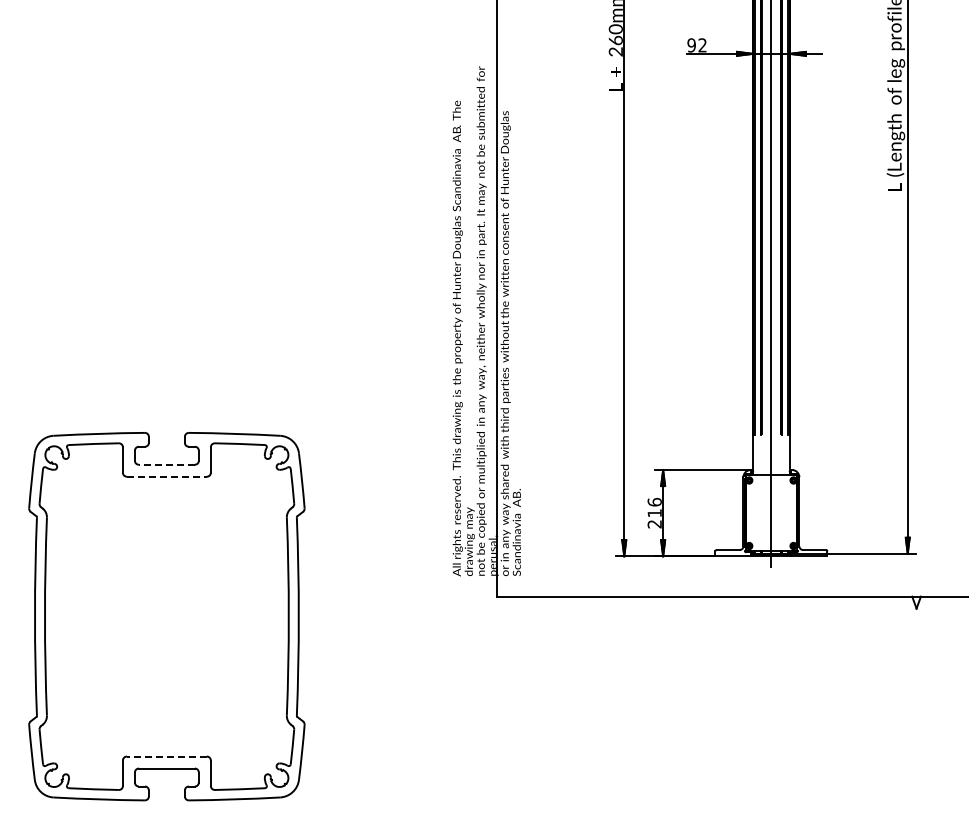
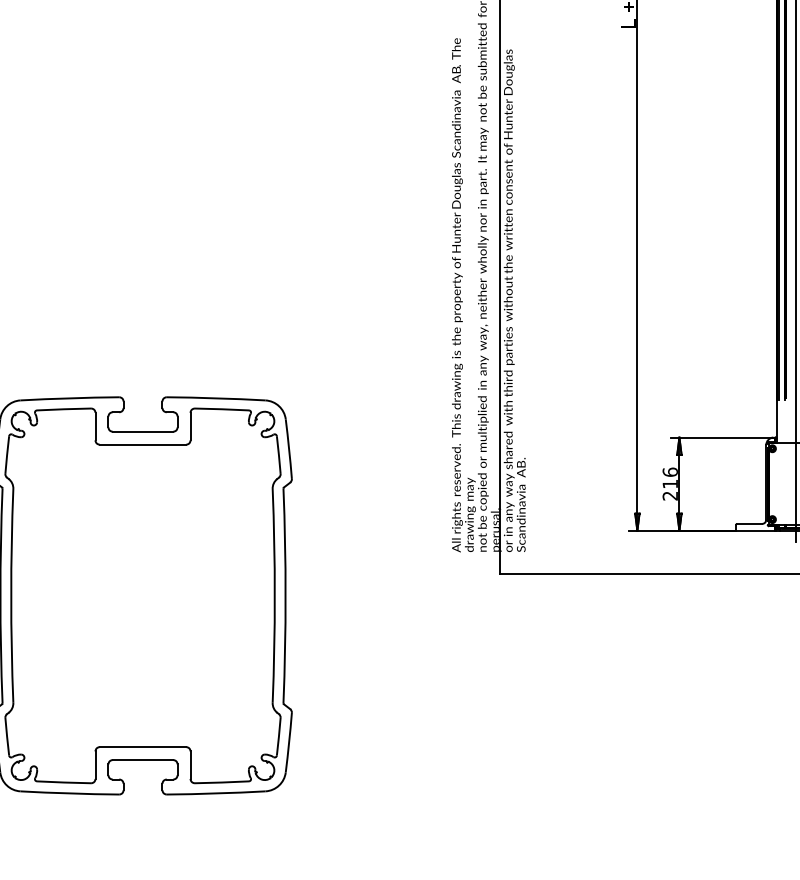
line: (166, 464) -> (142, 431), dashed -> solid
line: (166, 476) -> (142, 444), dashed -> solid
line: (166, 756) -> (142, 747), dashed -> solid

